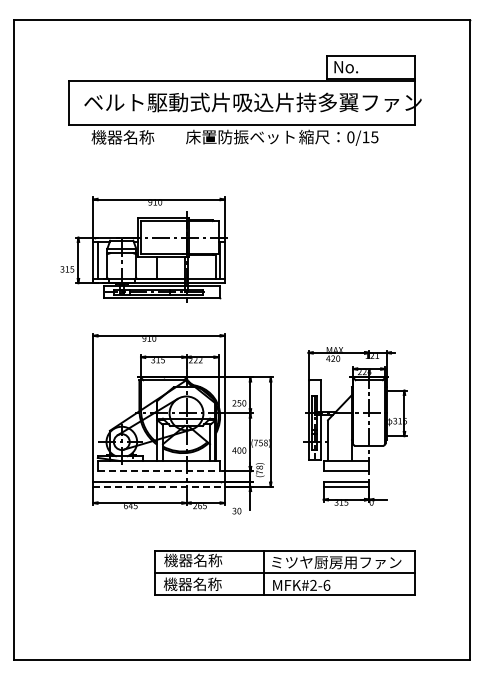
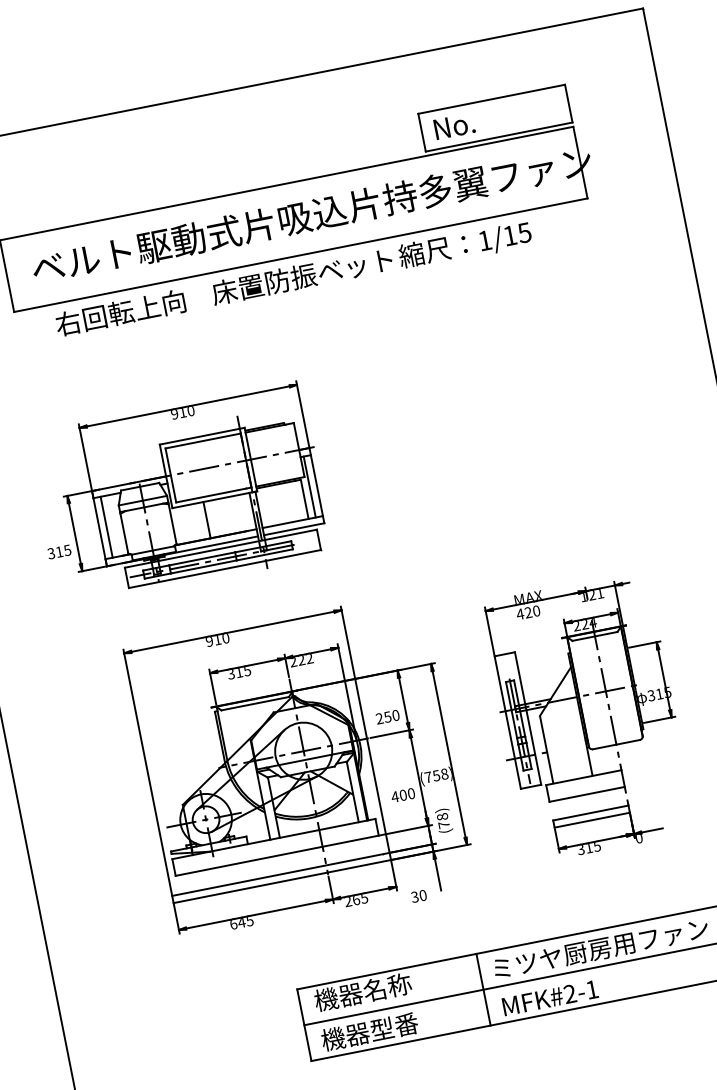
text: (130, 137) -> (120, 313), 機器名称 -> 右回転上向
text: (350, 137) -> (484, 241), 0/15 -> 1/15
line: (159, 471) -> (278, 856), dashed -> solid
line: (159, 486) -> (282, 880), dashed -> solid
text: (207, 584) -> (394, 1027), 機器名称 -> 機器型番
text: (326, 584) -> (591, 988), MFK#2-6 -> MFK#2-1

